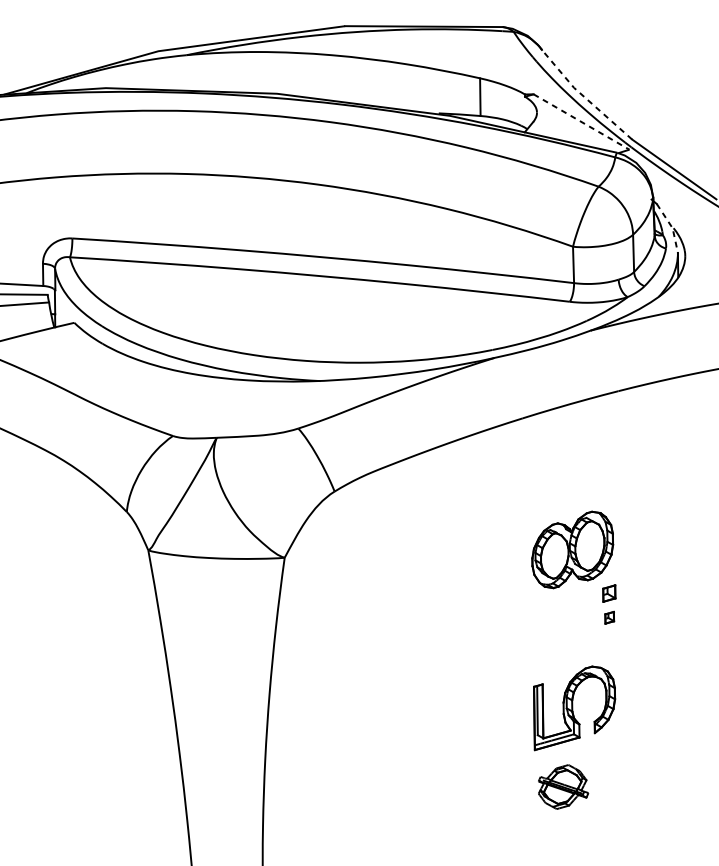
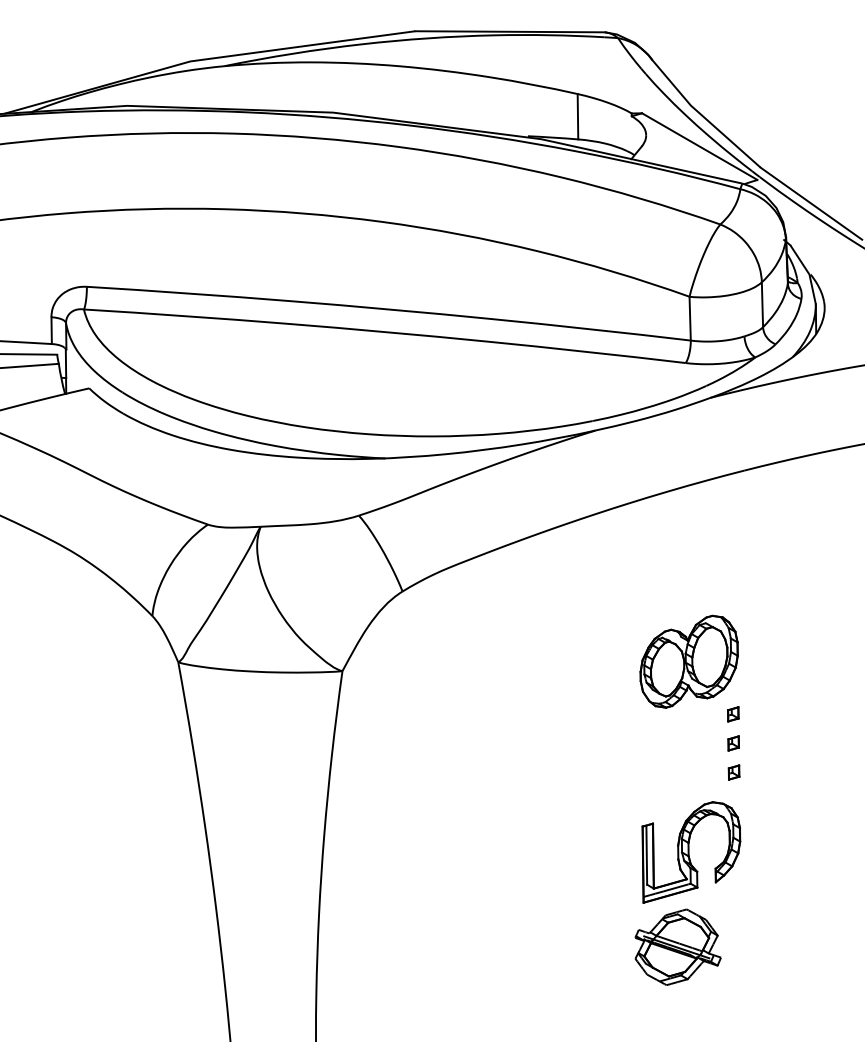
line: (583, 96) -> (702, 116), dashed -> solid
line: (581, 121) -> (699, 146), dashed -> solid
line: (671, 227) -> (808, 273), dashed -> solid
part: (609, 593) -> (733, 714), size x0.71
part: (609, 641) -> (733, 772), added
part: (563, 786) -> (677, 946), size x1.43

